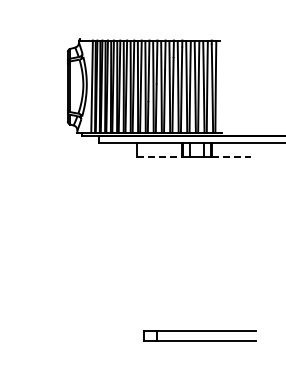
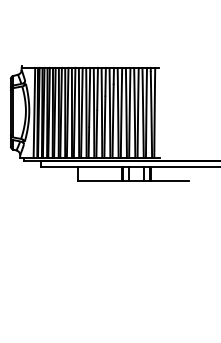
line: (160, 157) -> (100, 181), dashed -> solid
line: (232, 157) -> (170, 181), dashed -> solid

